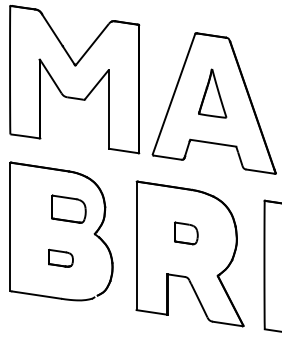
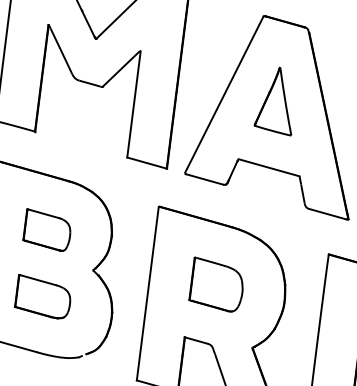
part: (68, 208) -> (47, 229), moved
part: (186, 233) -> (217, 285), size x1.67
part: (60, 258) -> (42, 297), size x1.67

